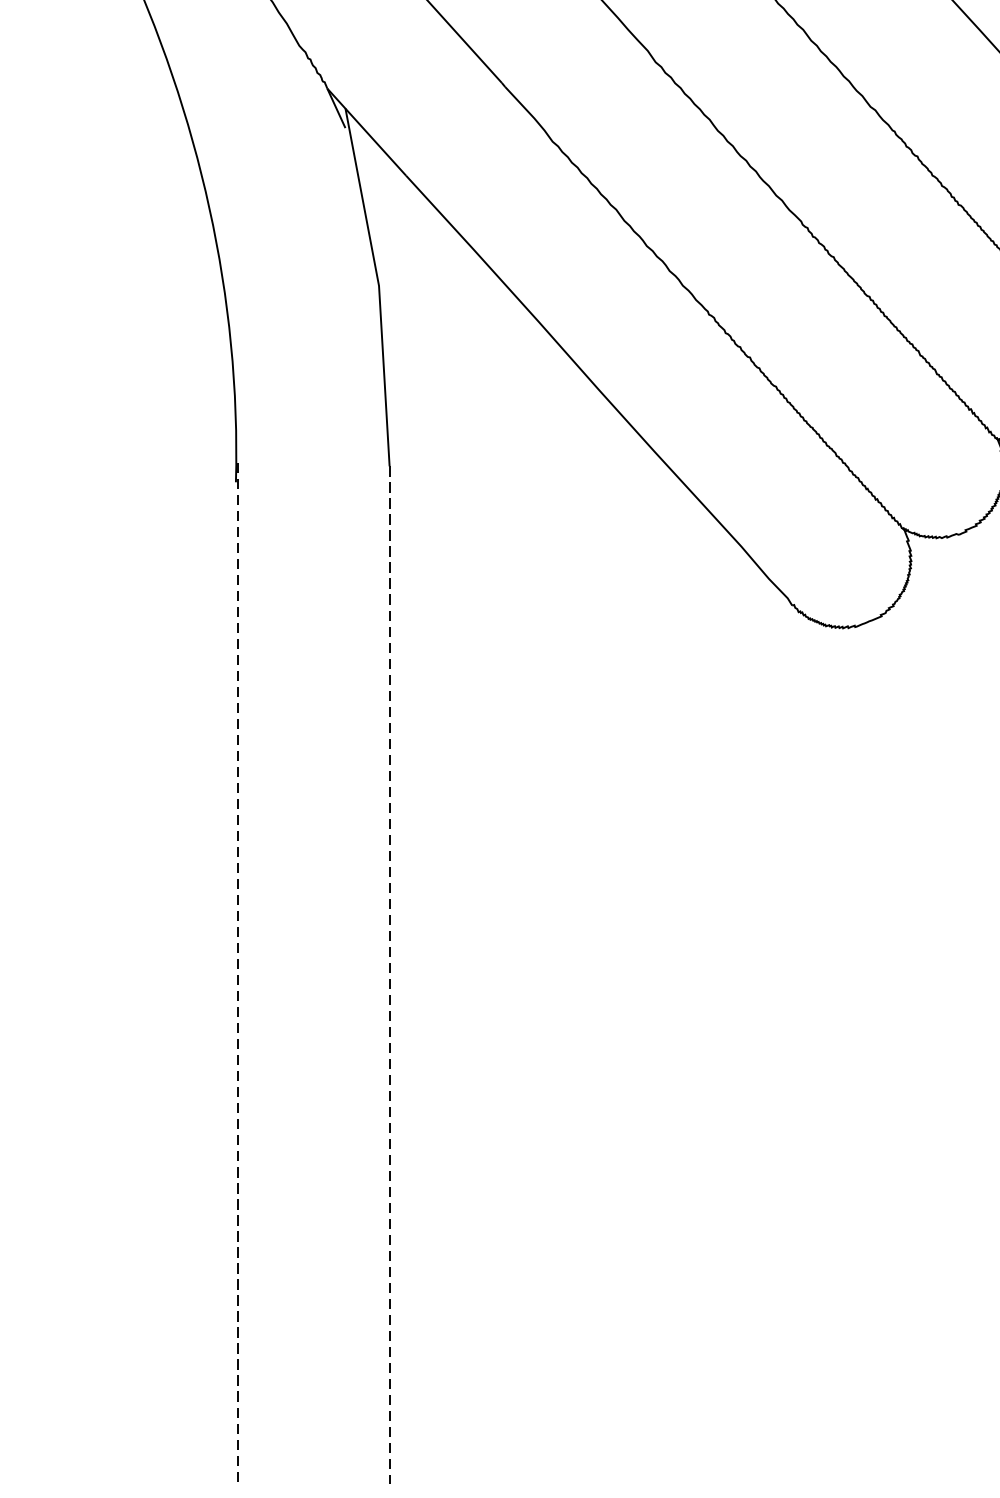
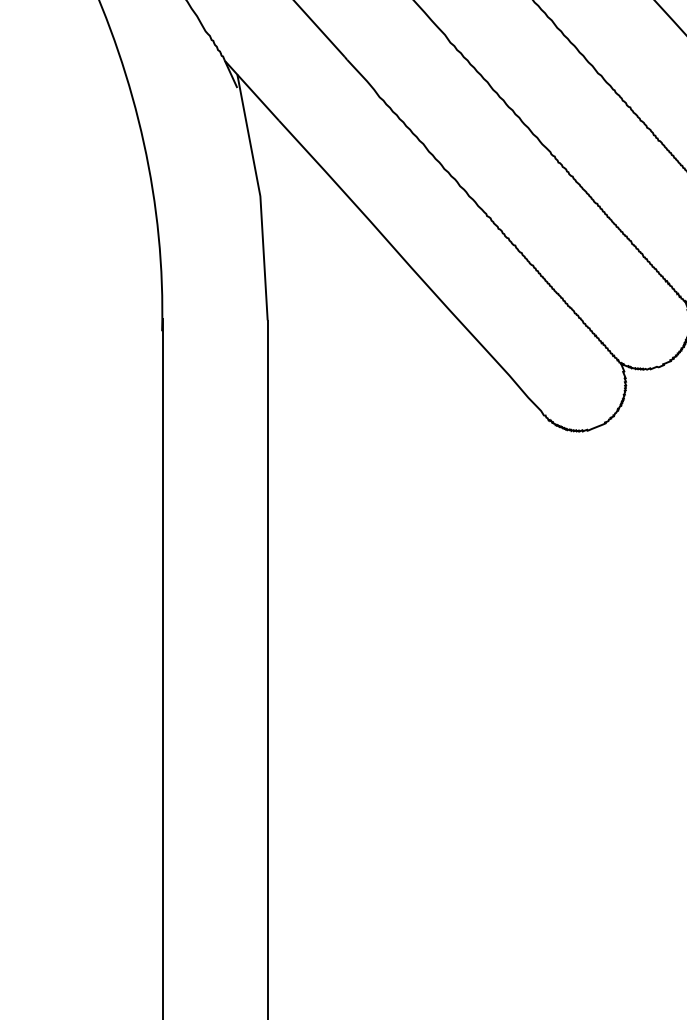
line: (237, 973) -> (163, 668), dashed -> solid
line: (389, 974) -> (267, 669), dashed -> solid

